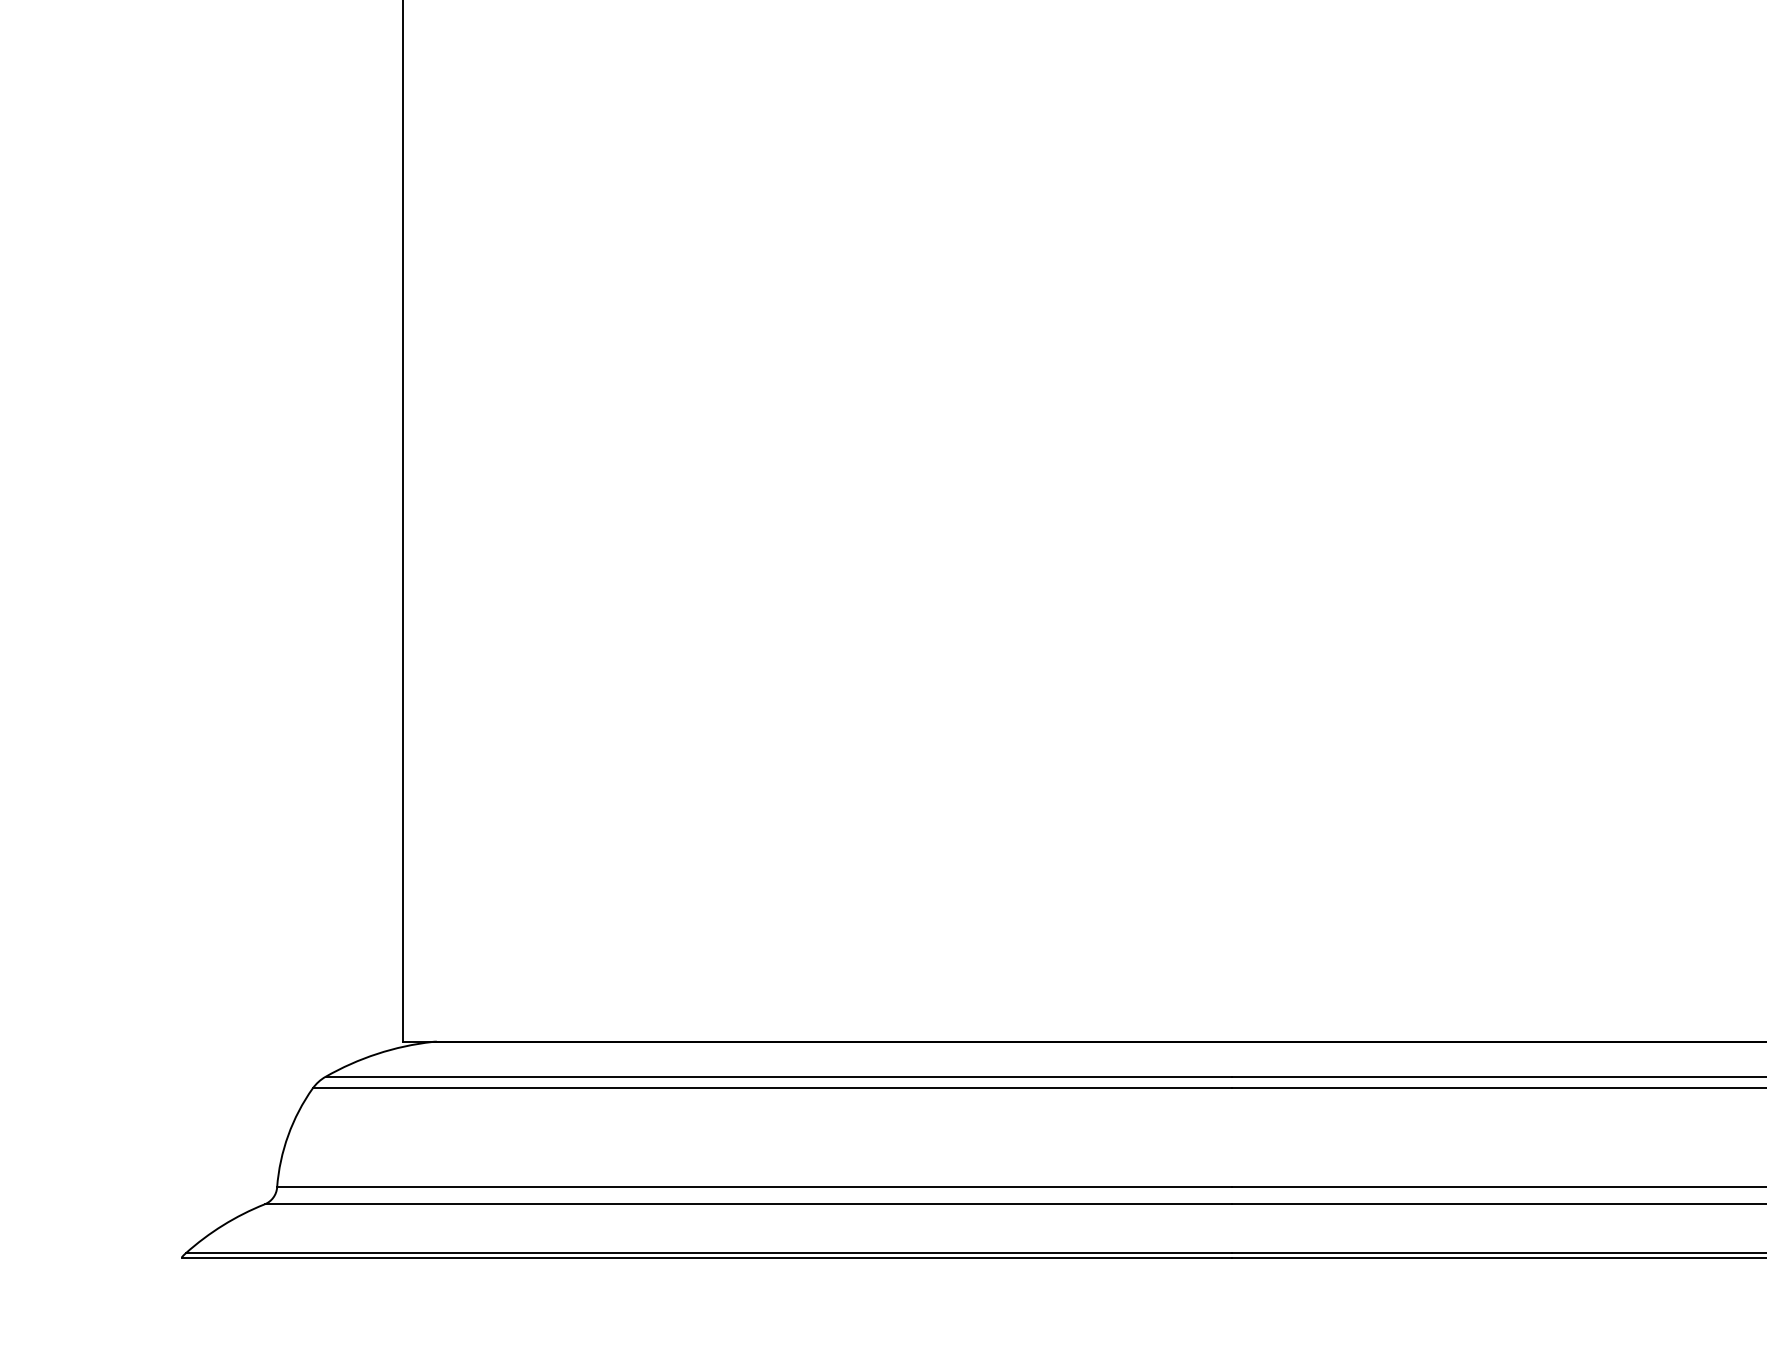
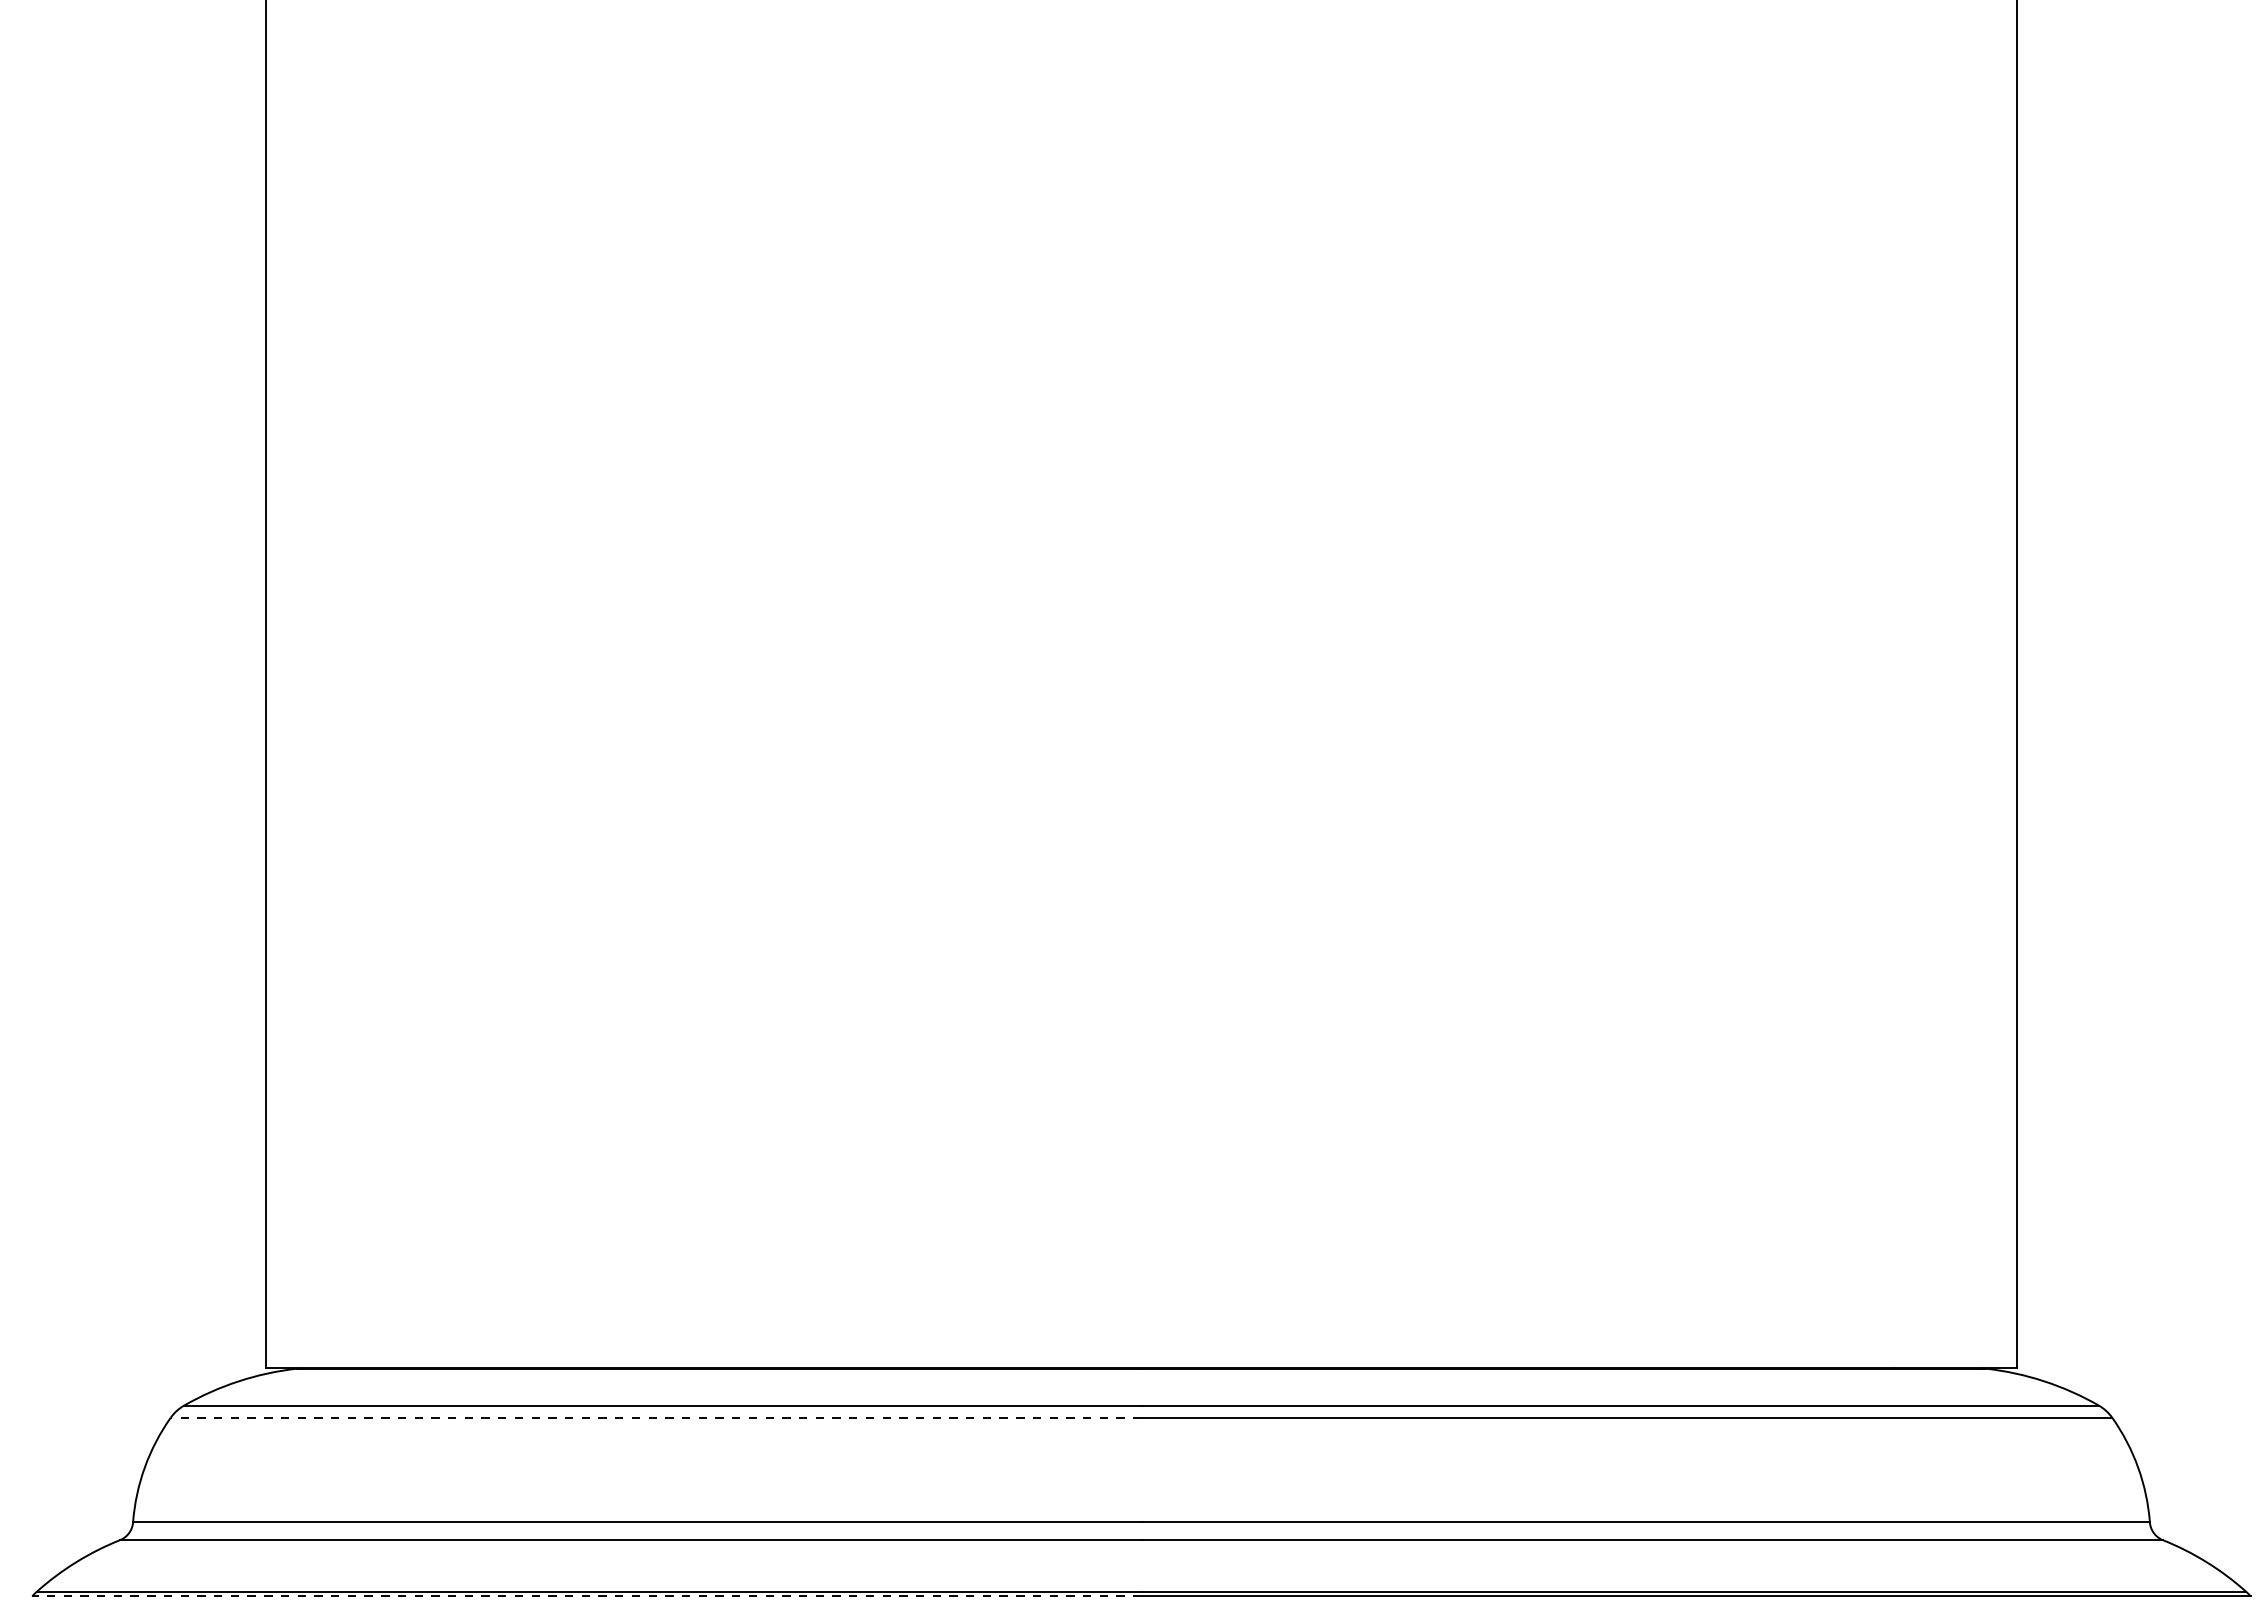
line: (771, 1088) -> (655, 1417), solid -> dashed
line: (706, 1257) -> (586, 1596), solid -> dashed

